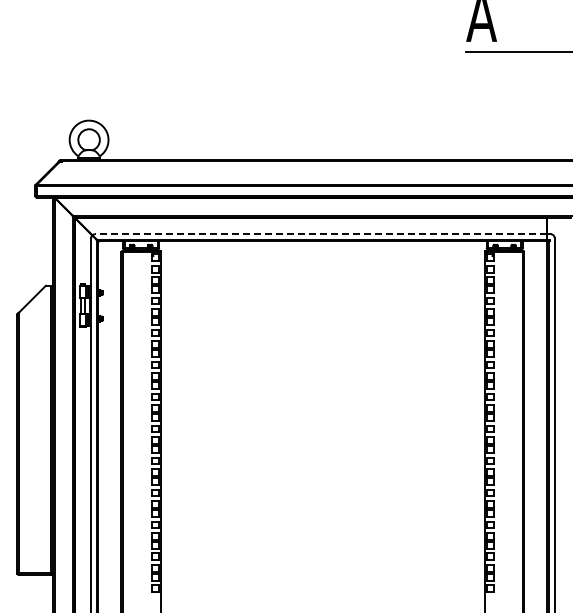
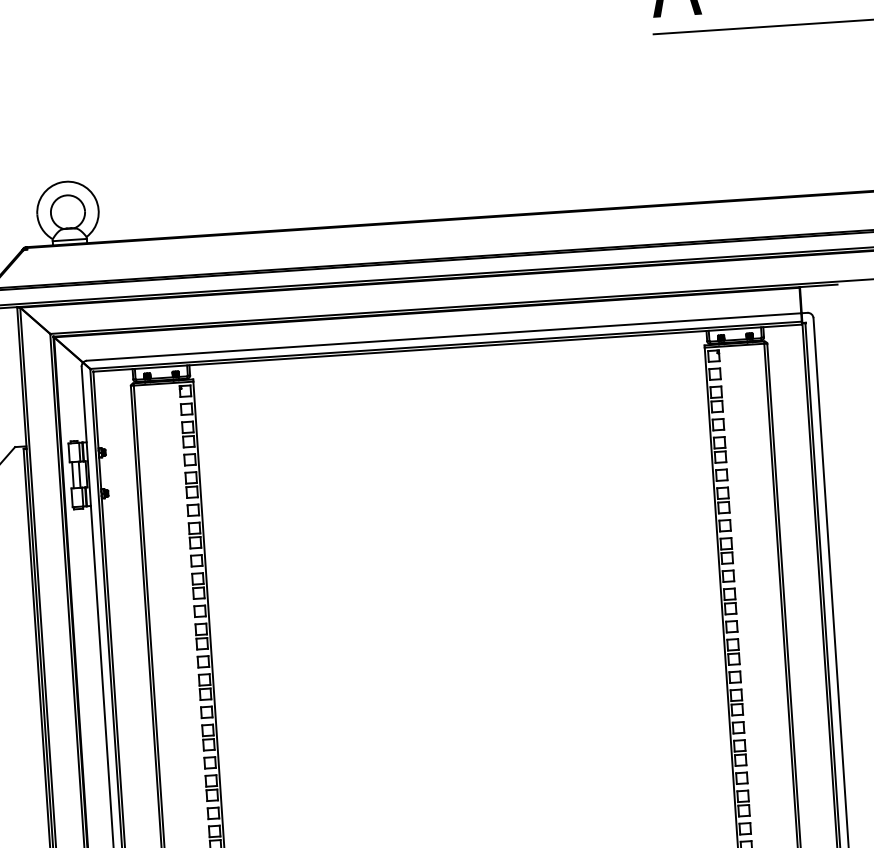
line: (320, 234) -> (443, 337), dashed -> solid

